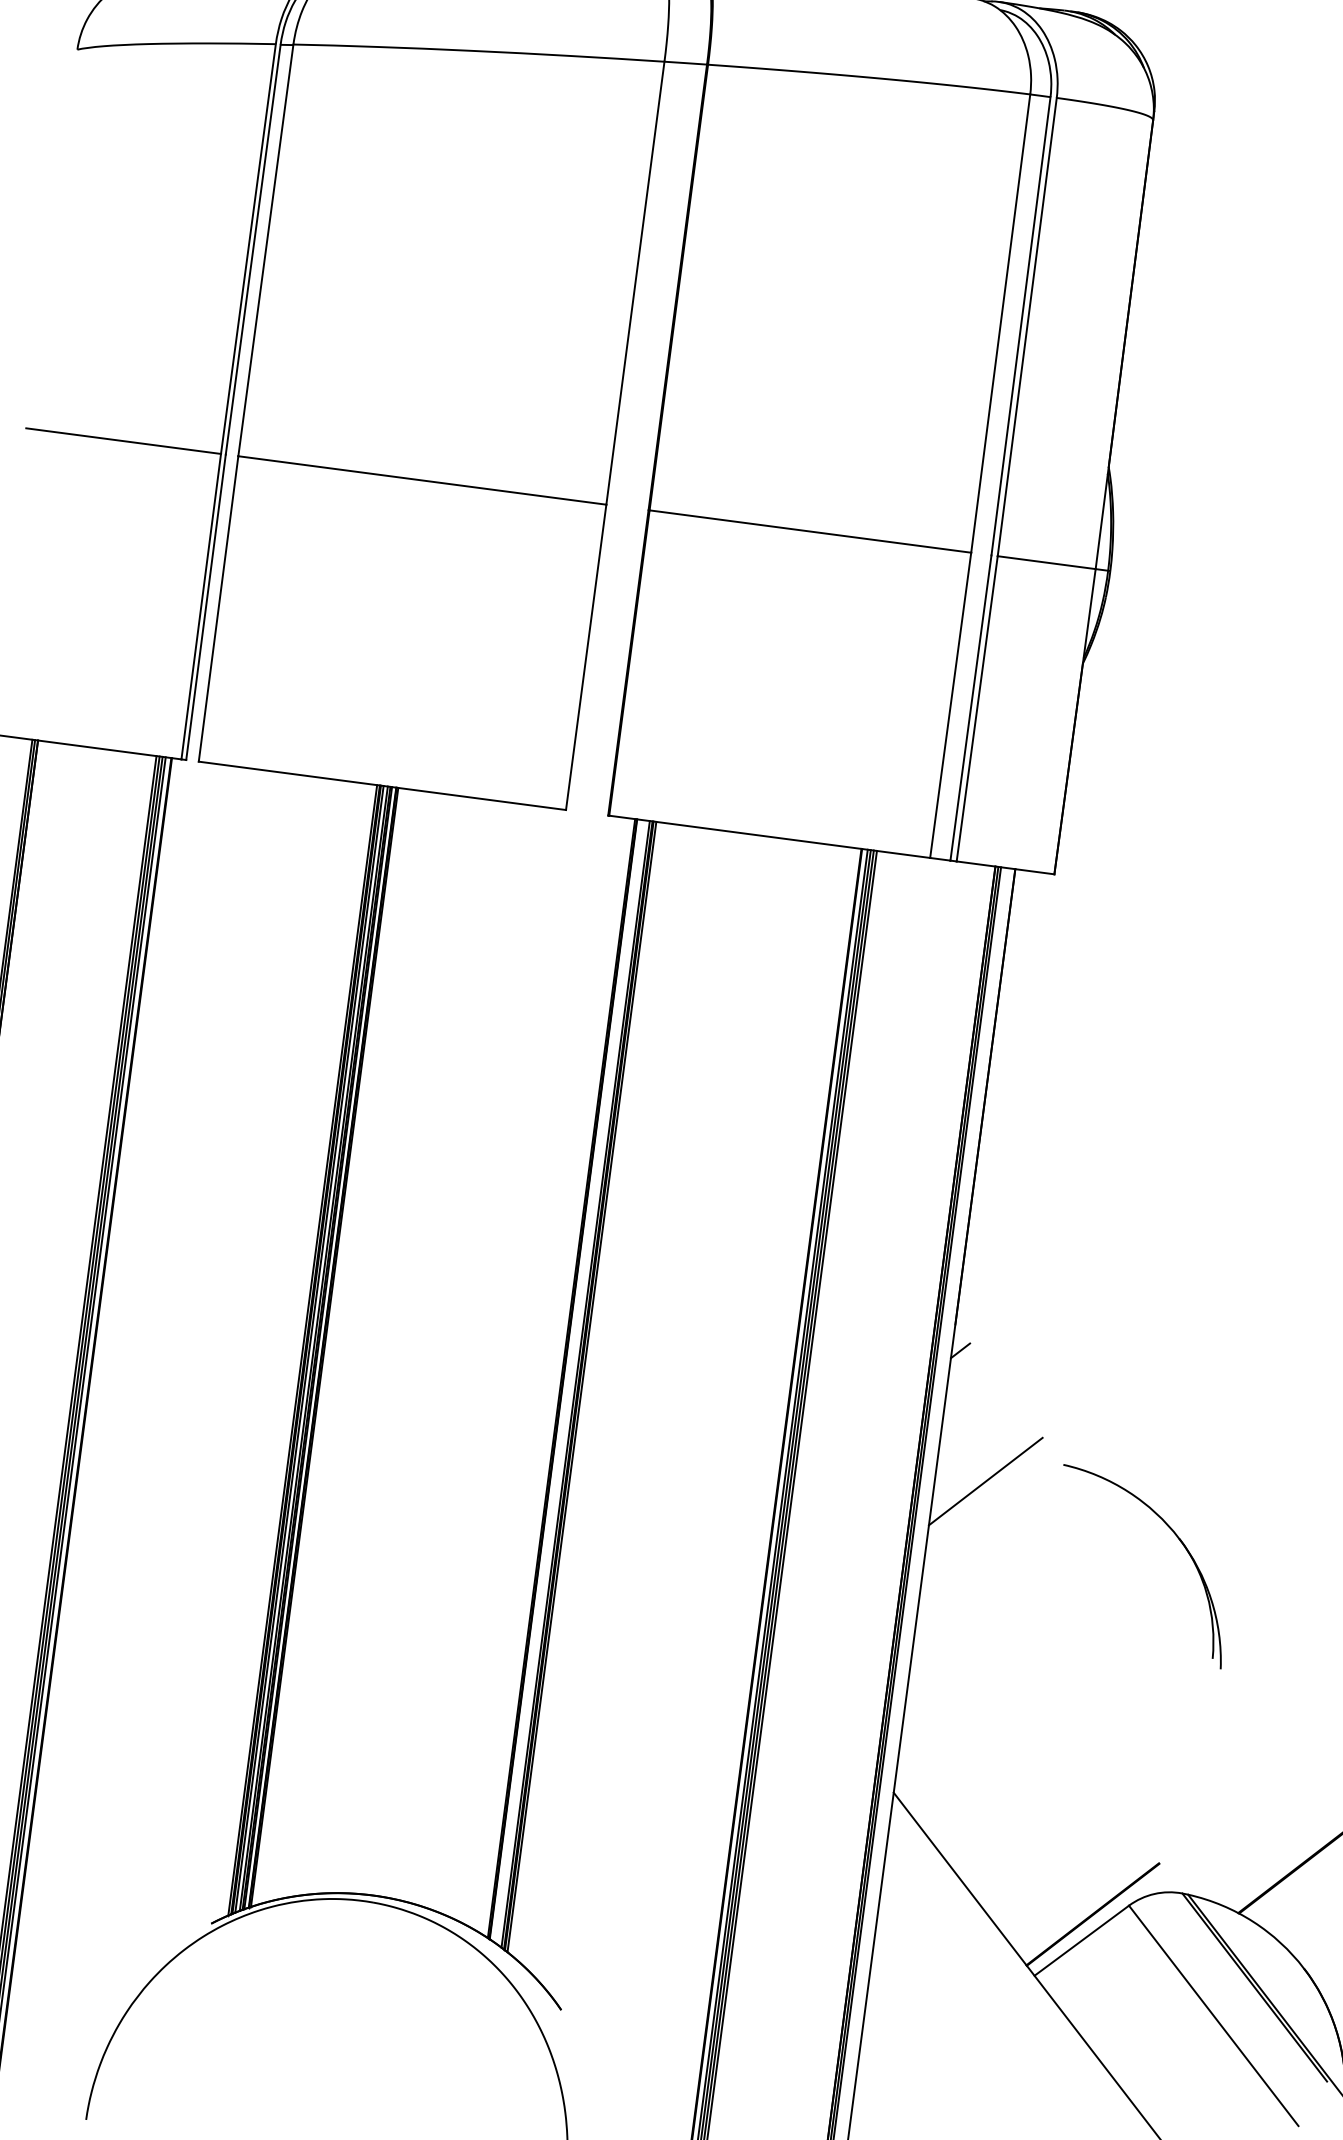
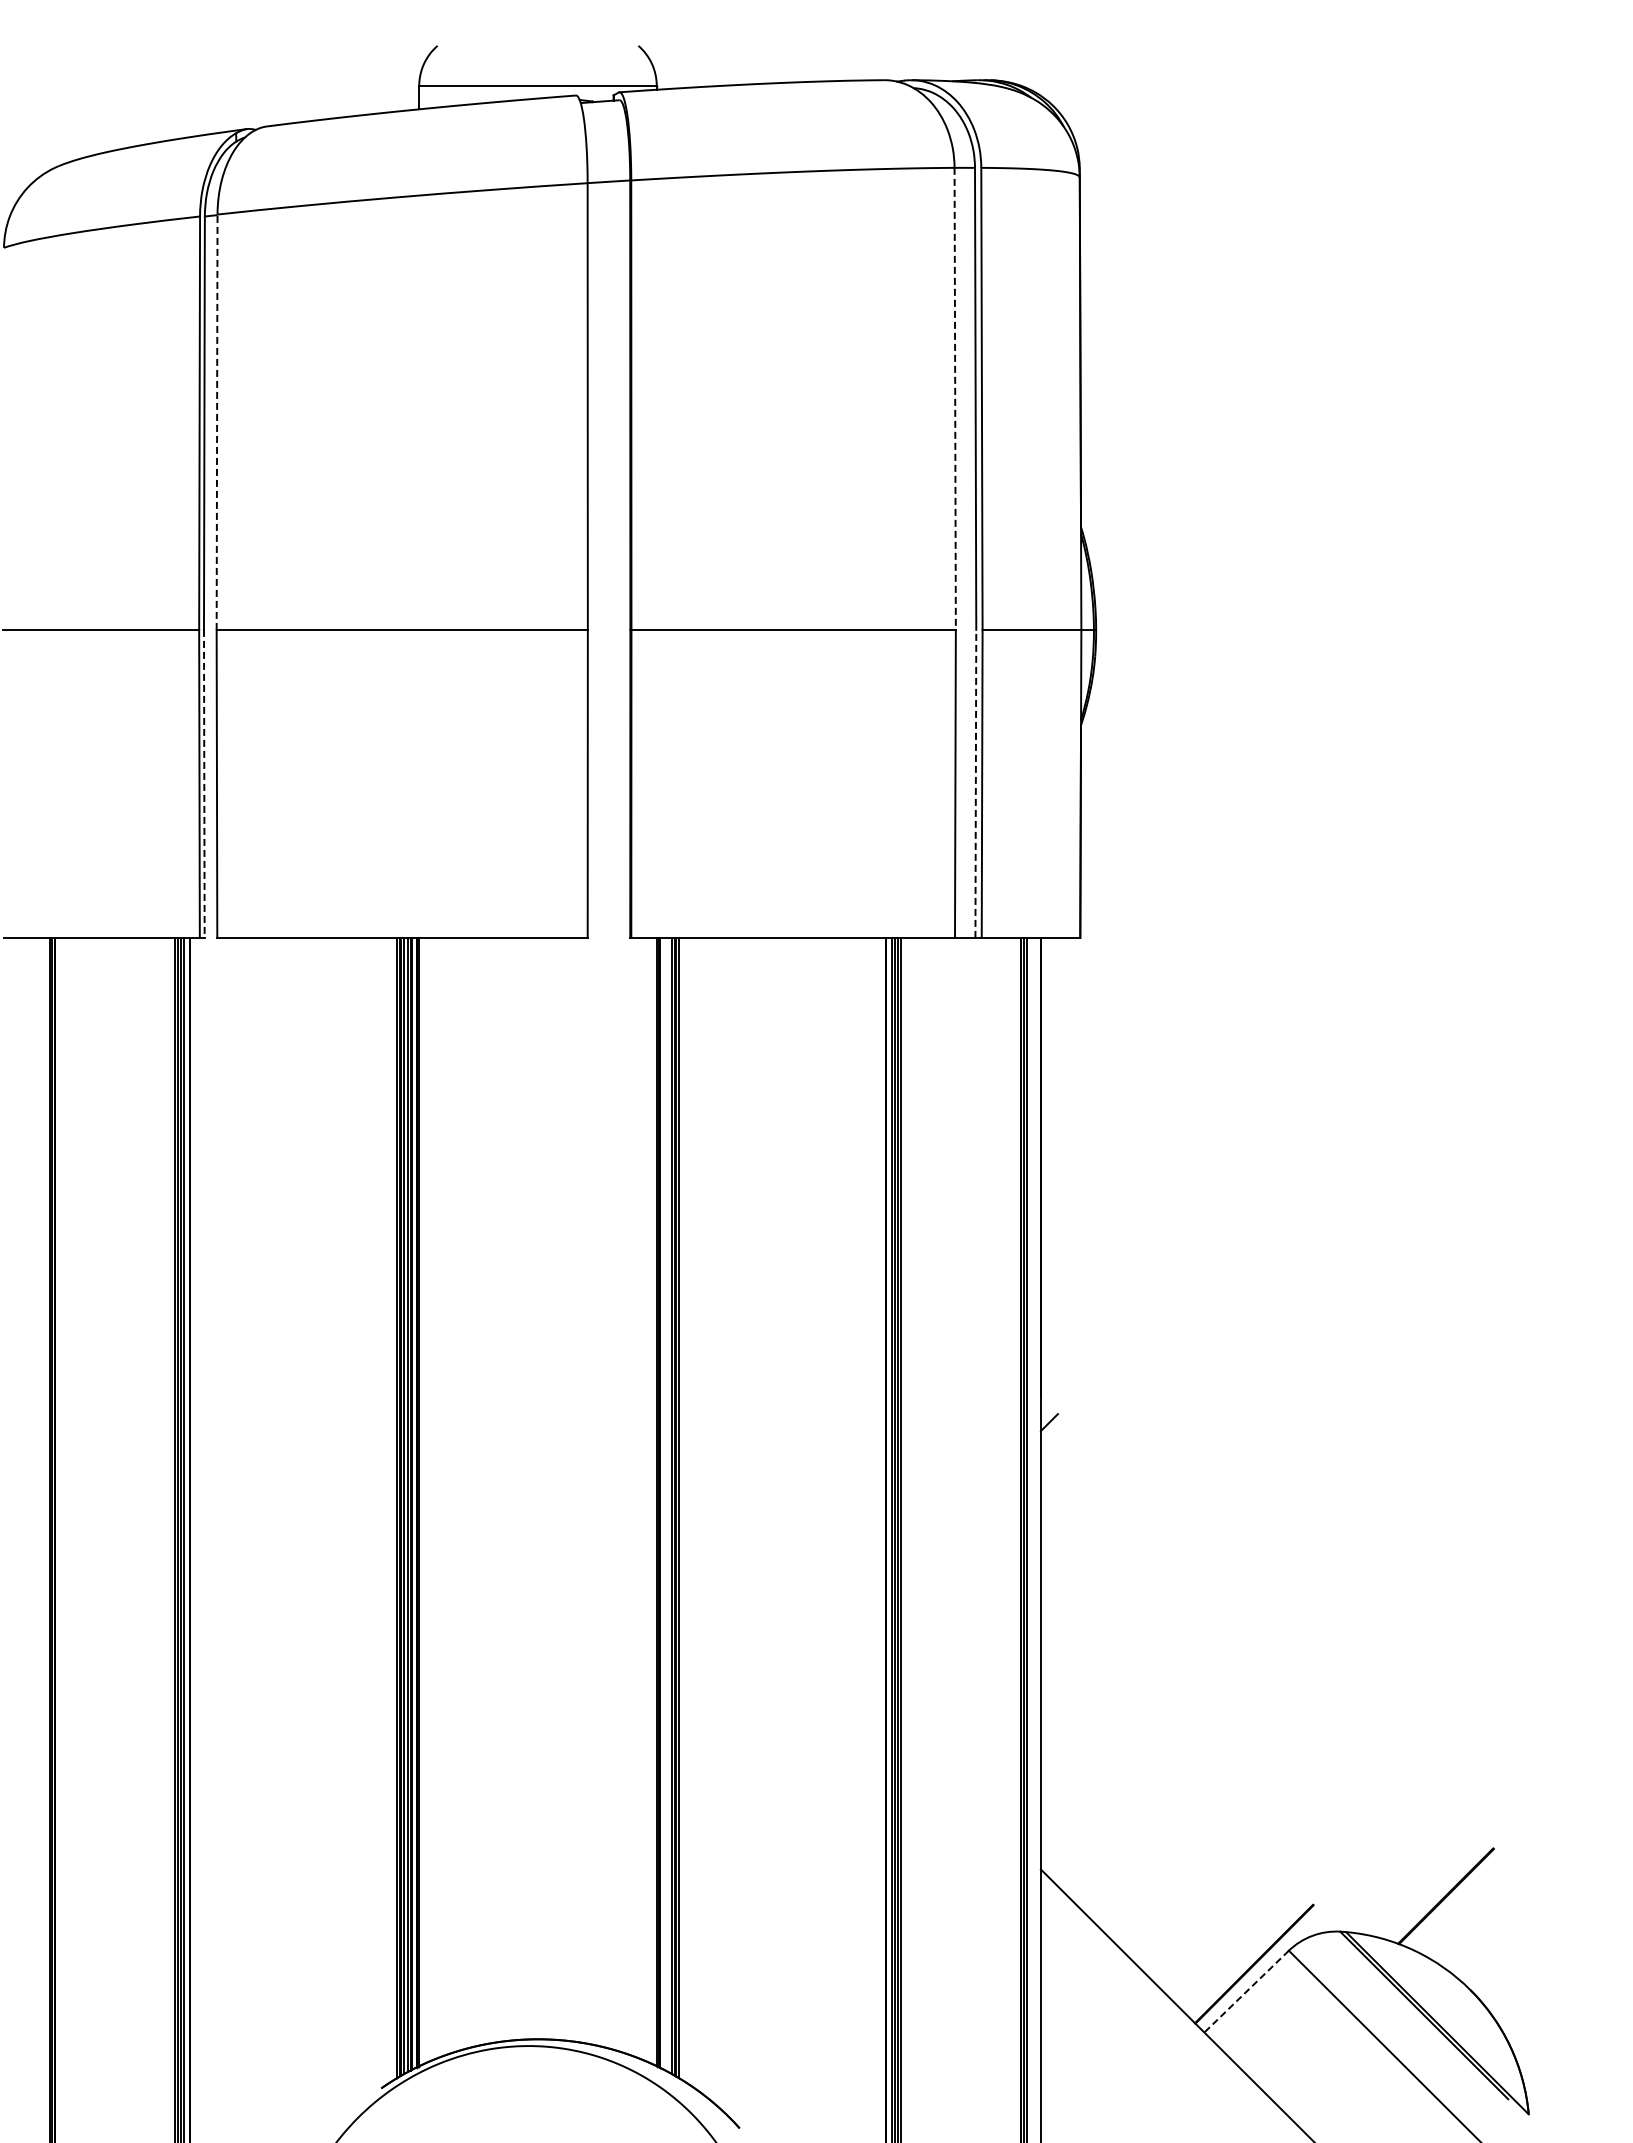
line: (266, 250) -> (217, 422), solid -> dashed
line: (1000, 324) -> (955, 399), solid -> dashed
line: (206, 606) -> (204, 783), solid -> dashed
line: (970, 707) -> (975, 783), solid -> dashed
line: (985, 1481) -> (1091, 1548), removed
part: (1177, 1538) -> (1289, 1580), removed
line: (1081, 1940) -> (1246, 1991), solid -> dashed

